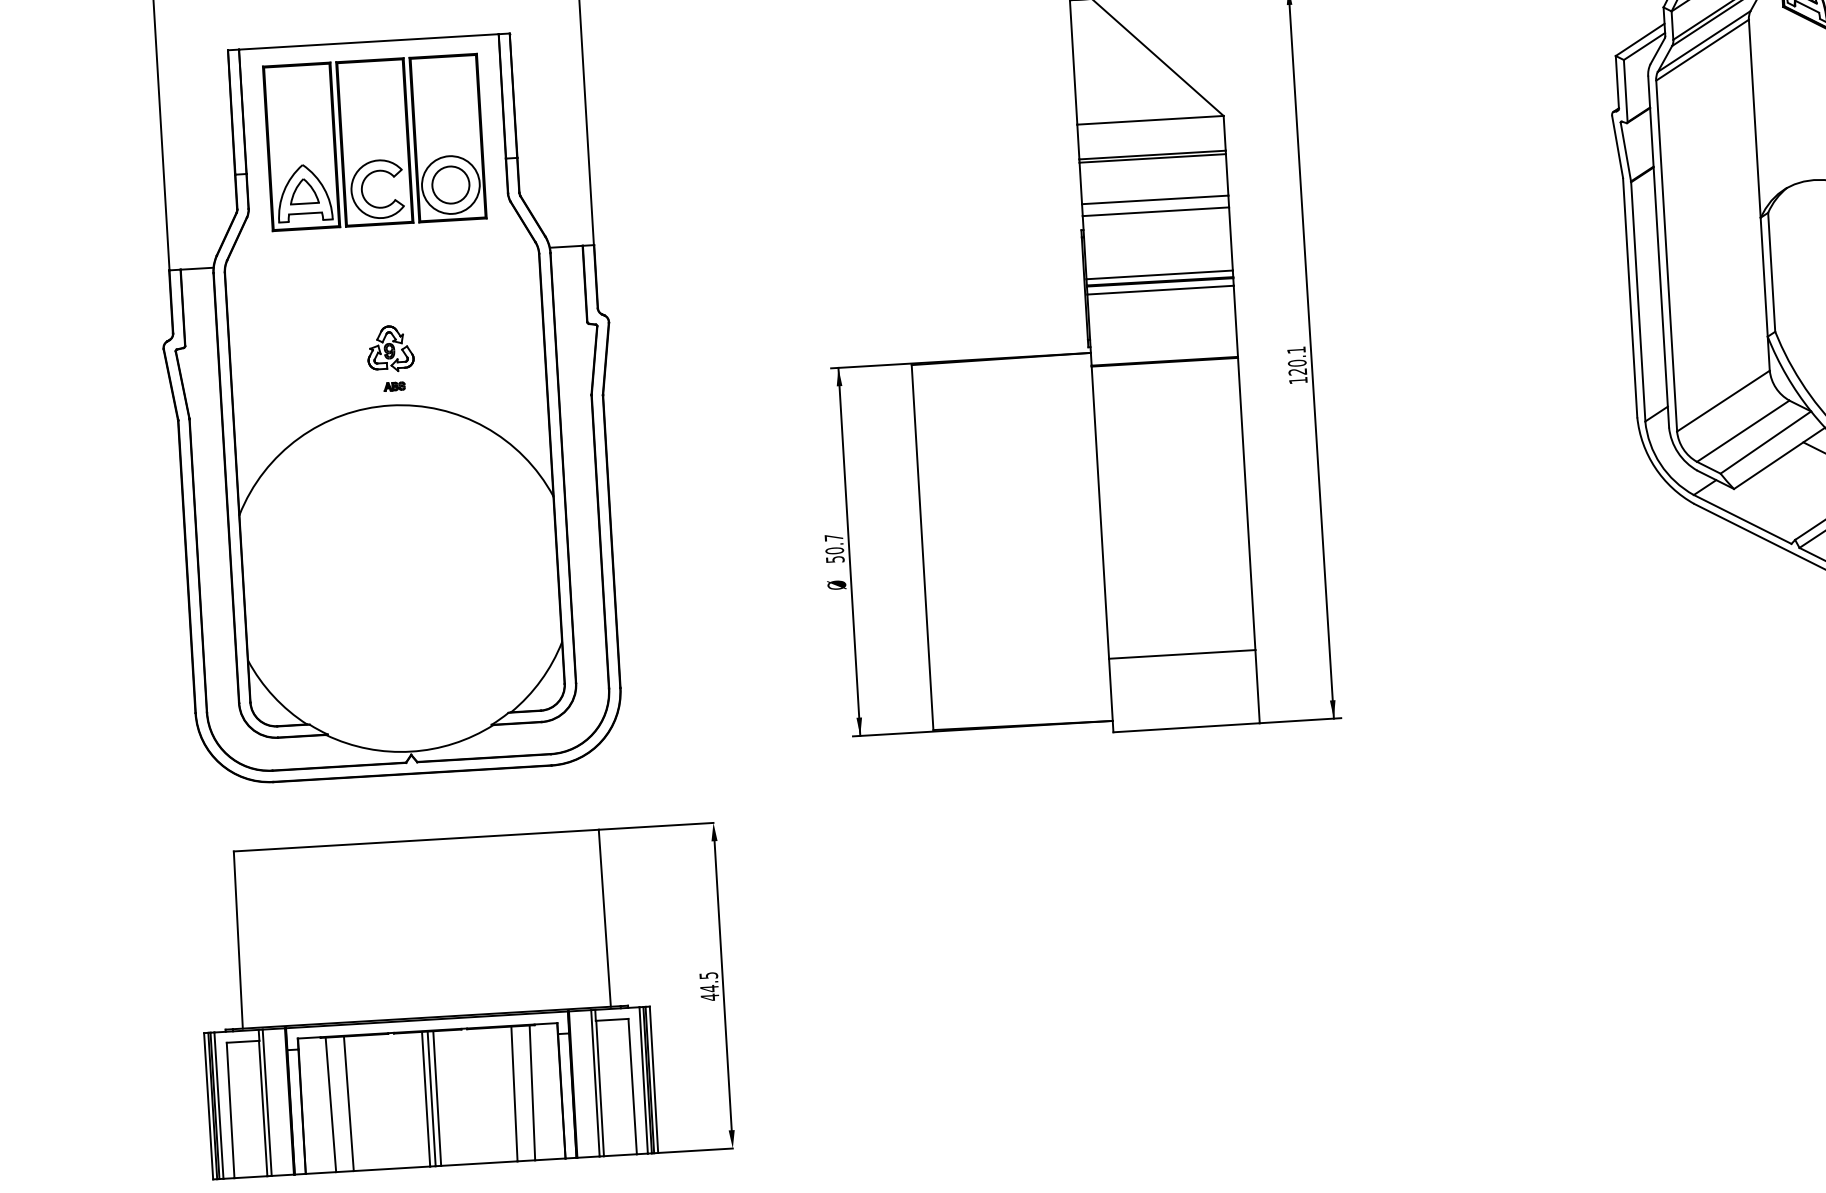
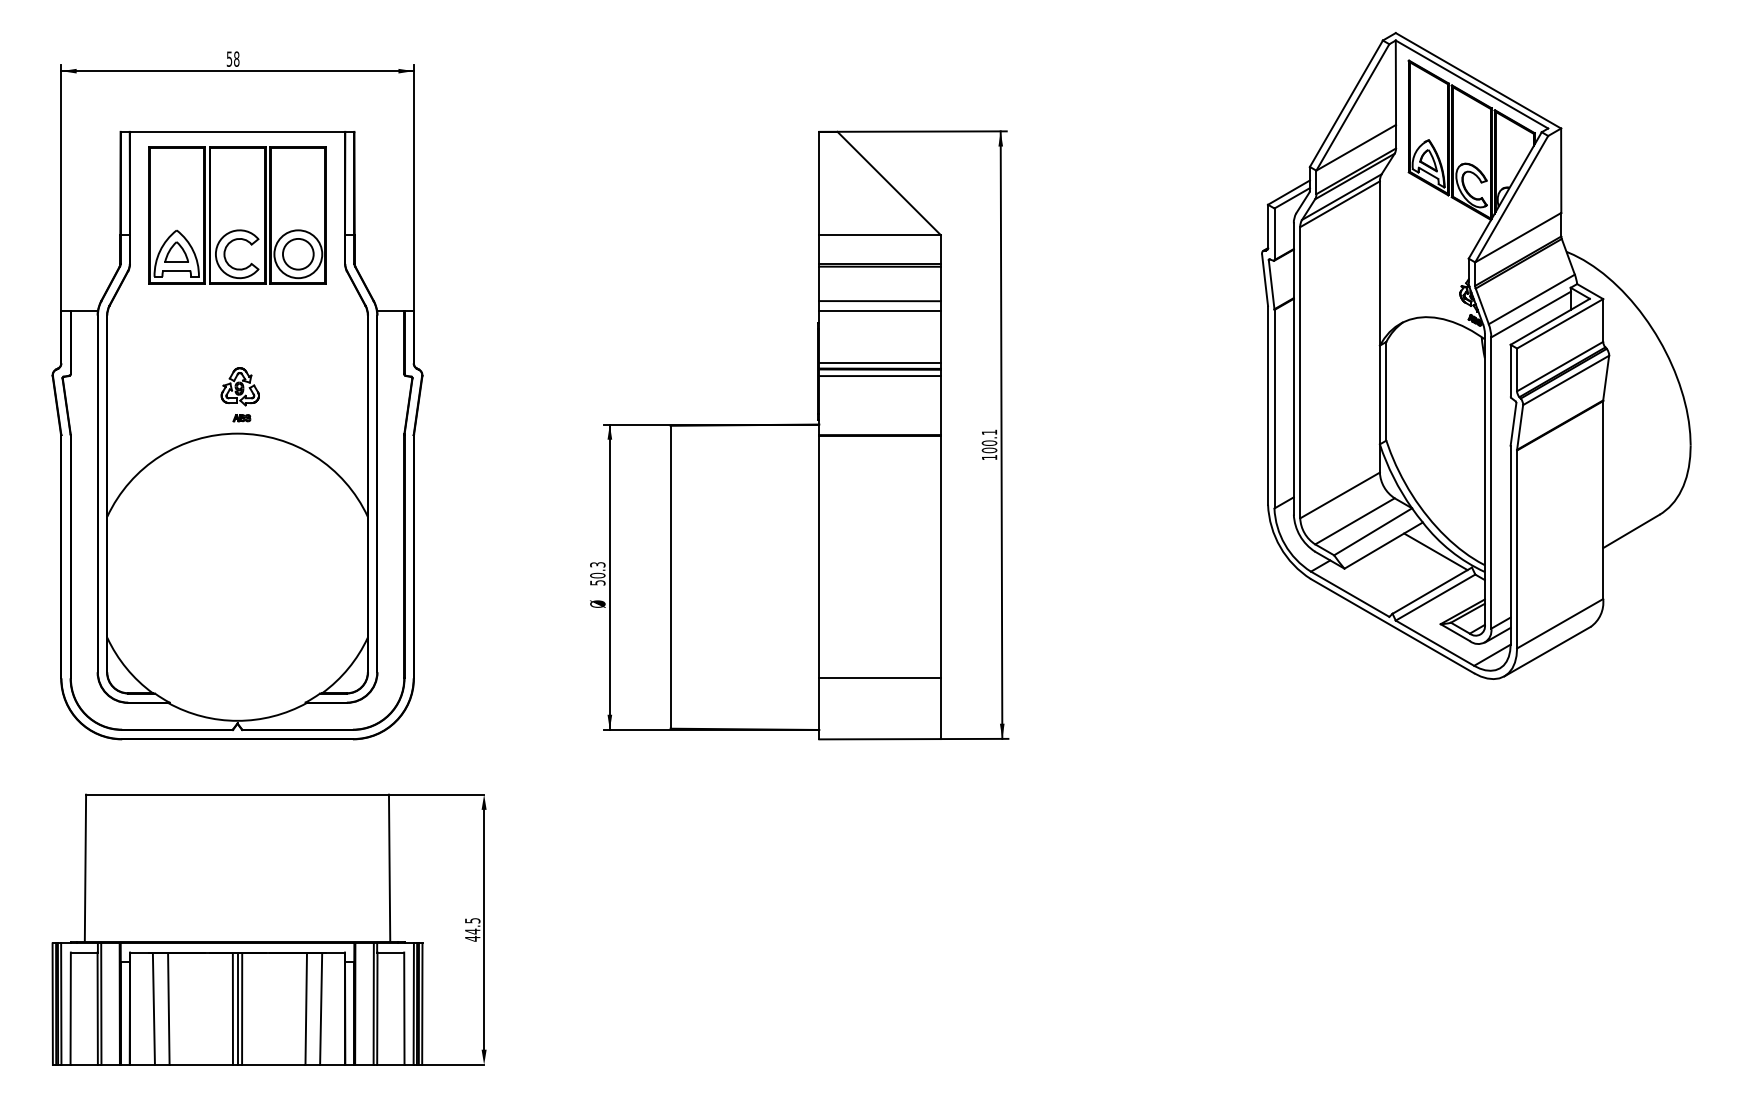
text: (1297, 372) -> (989, 450), 120.1 -> 100.1
text: (833, 537) -> (597, 564), 50.7 -> 50.3

